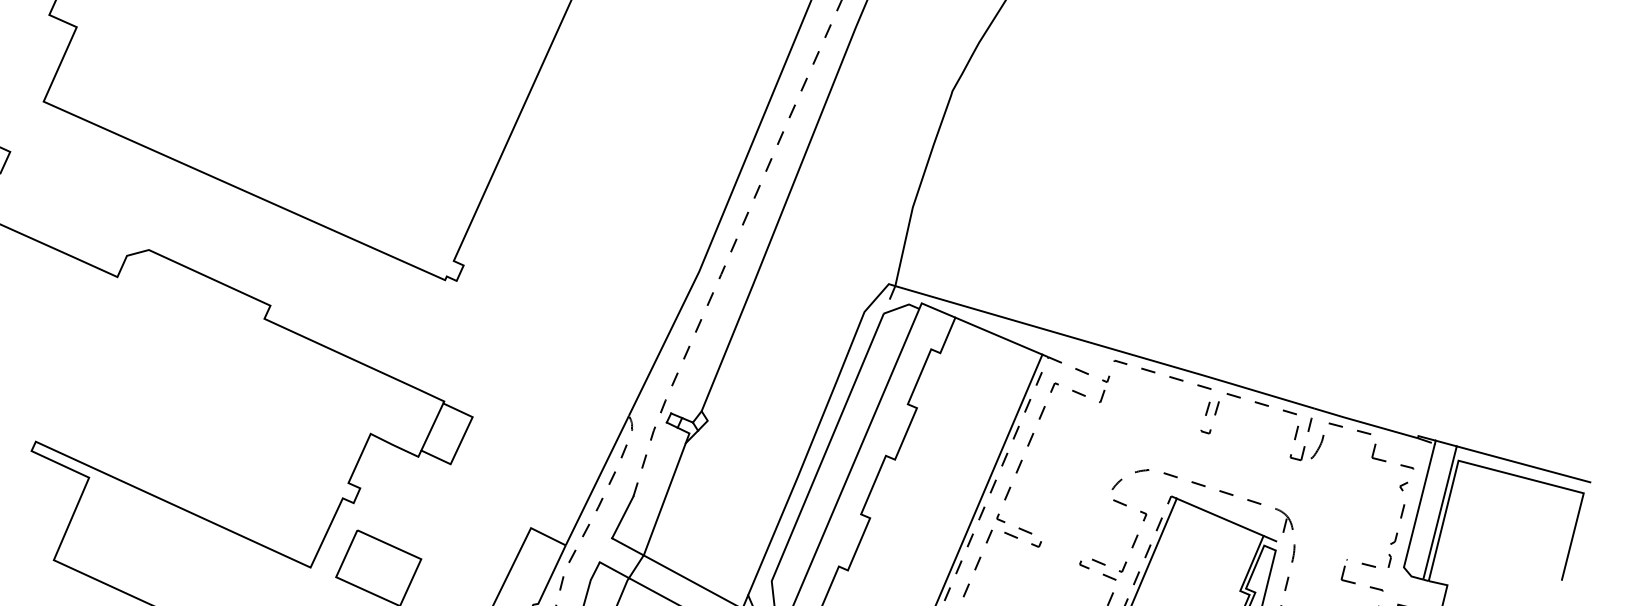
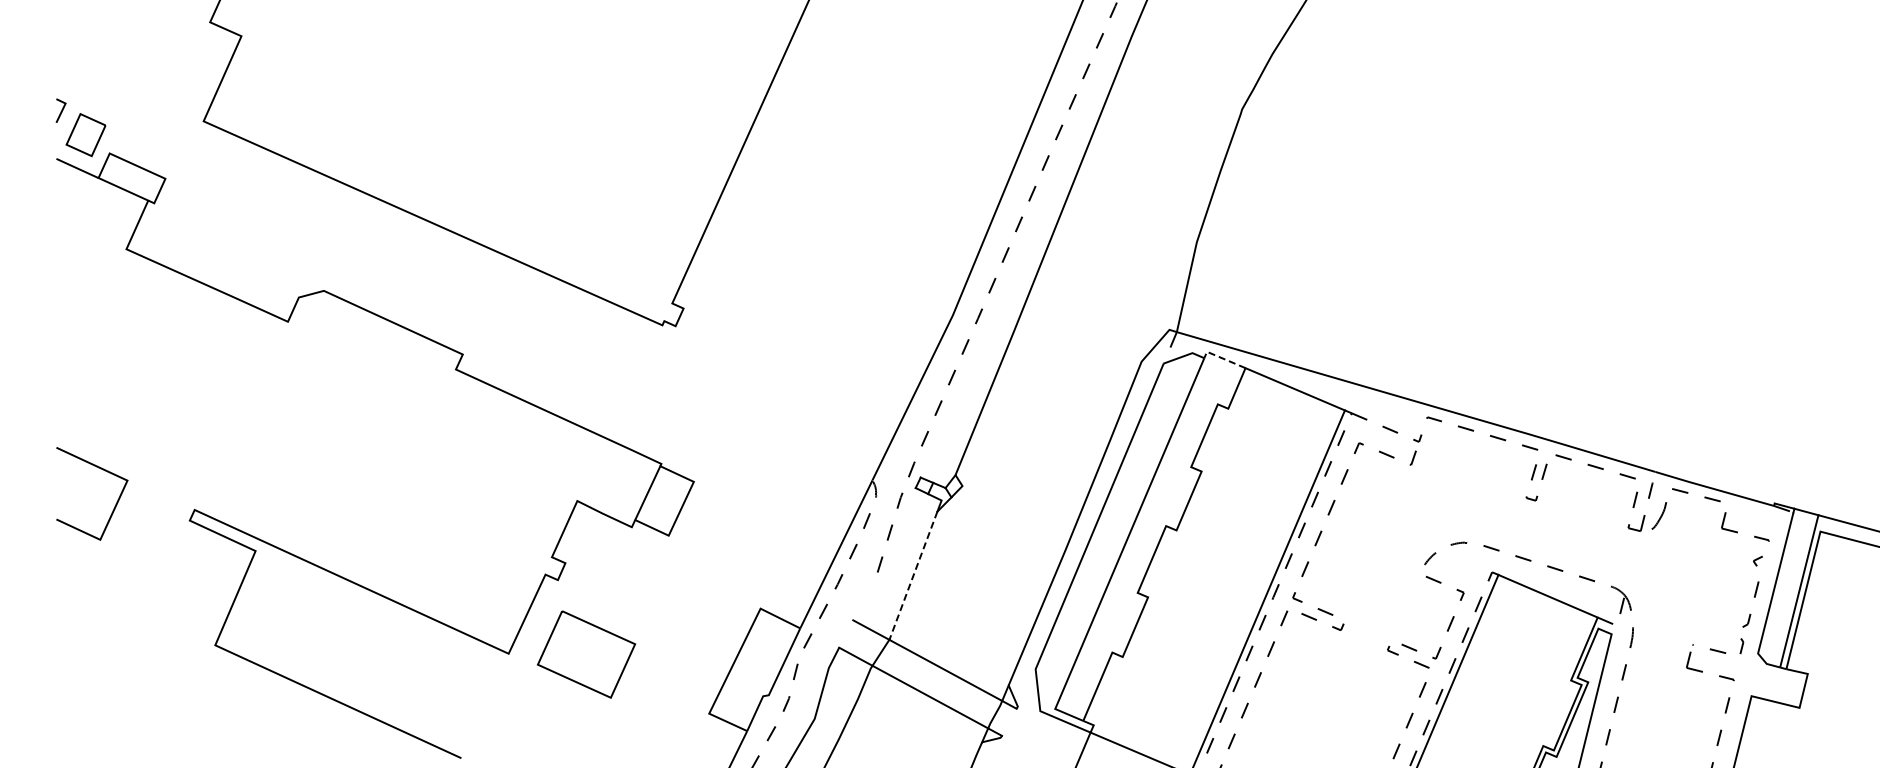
line: (935, 309) -> (1222, 358), solid -> dashed
line: (663, 499) -> (912, 576), solid -> dashed
line: (622, 517) -> (865, 596), removed

